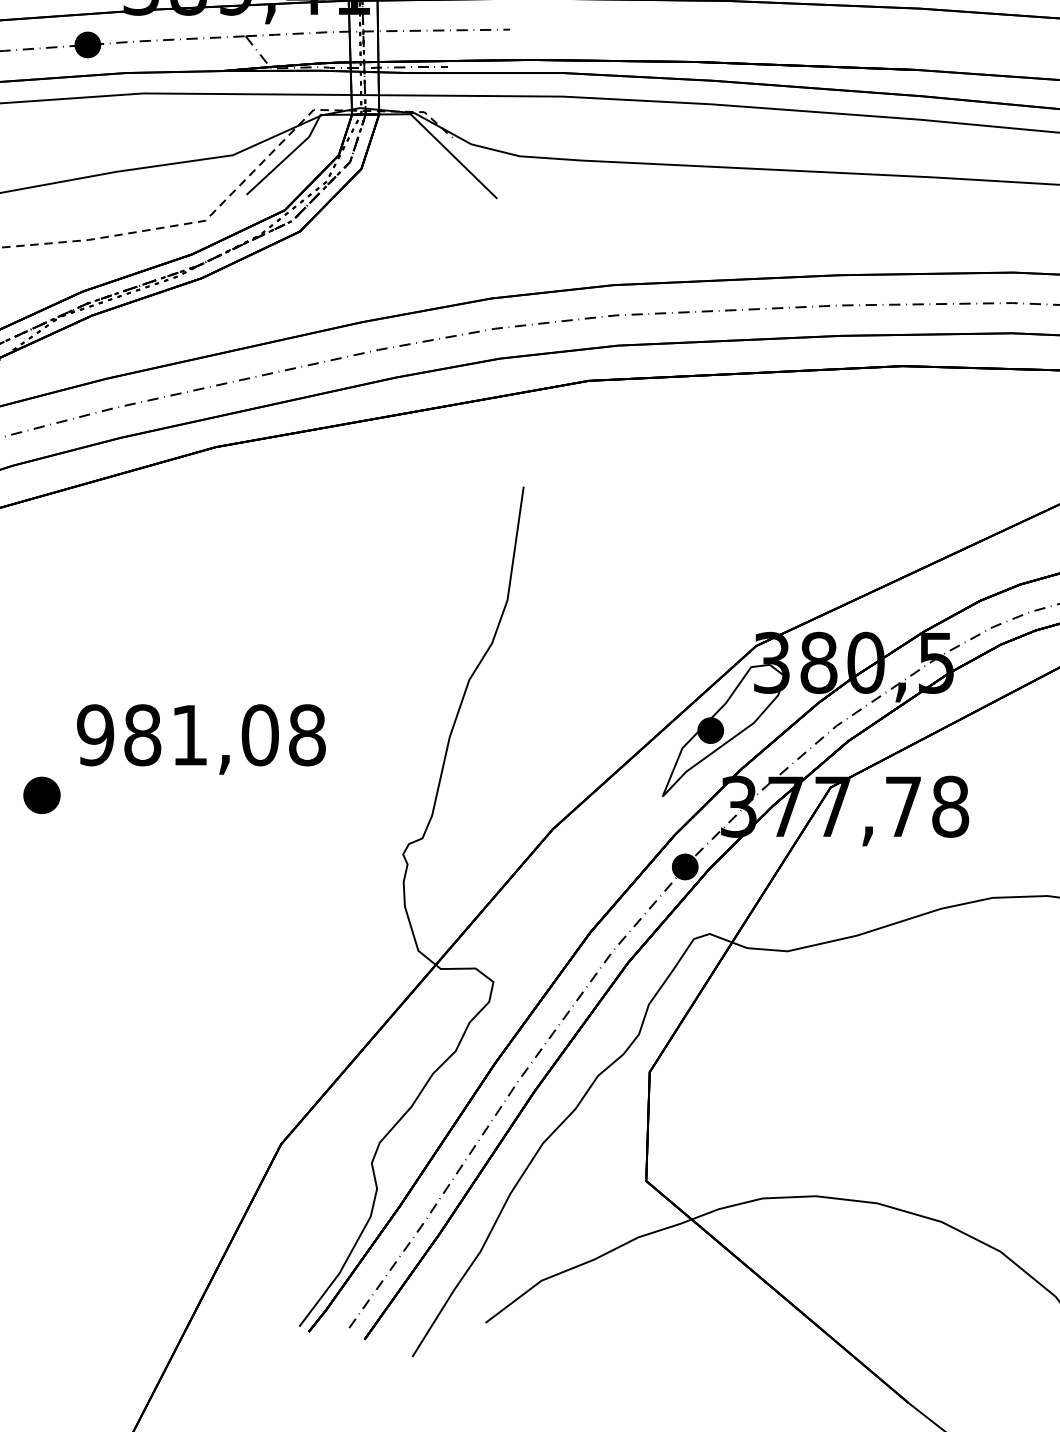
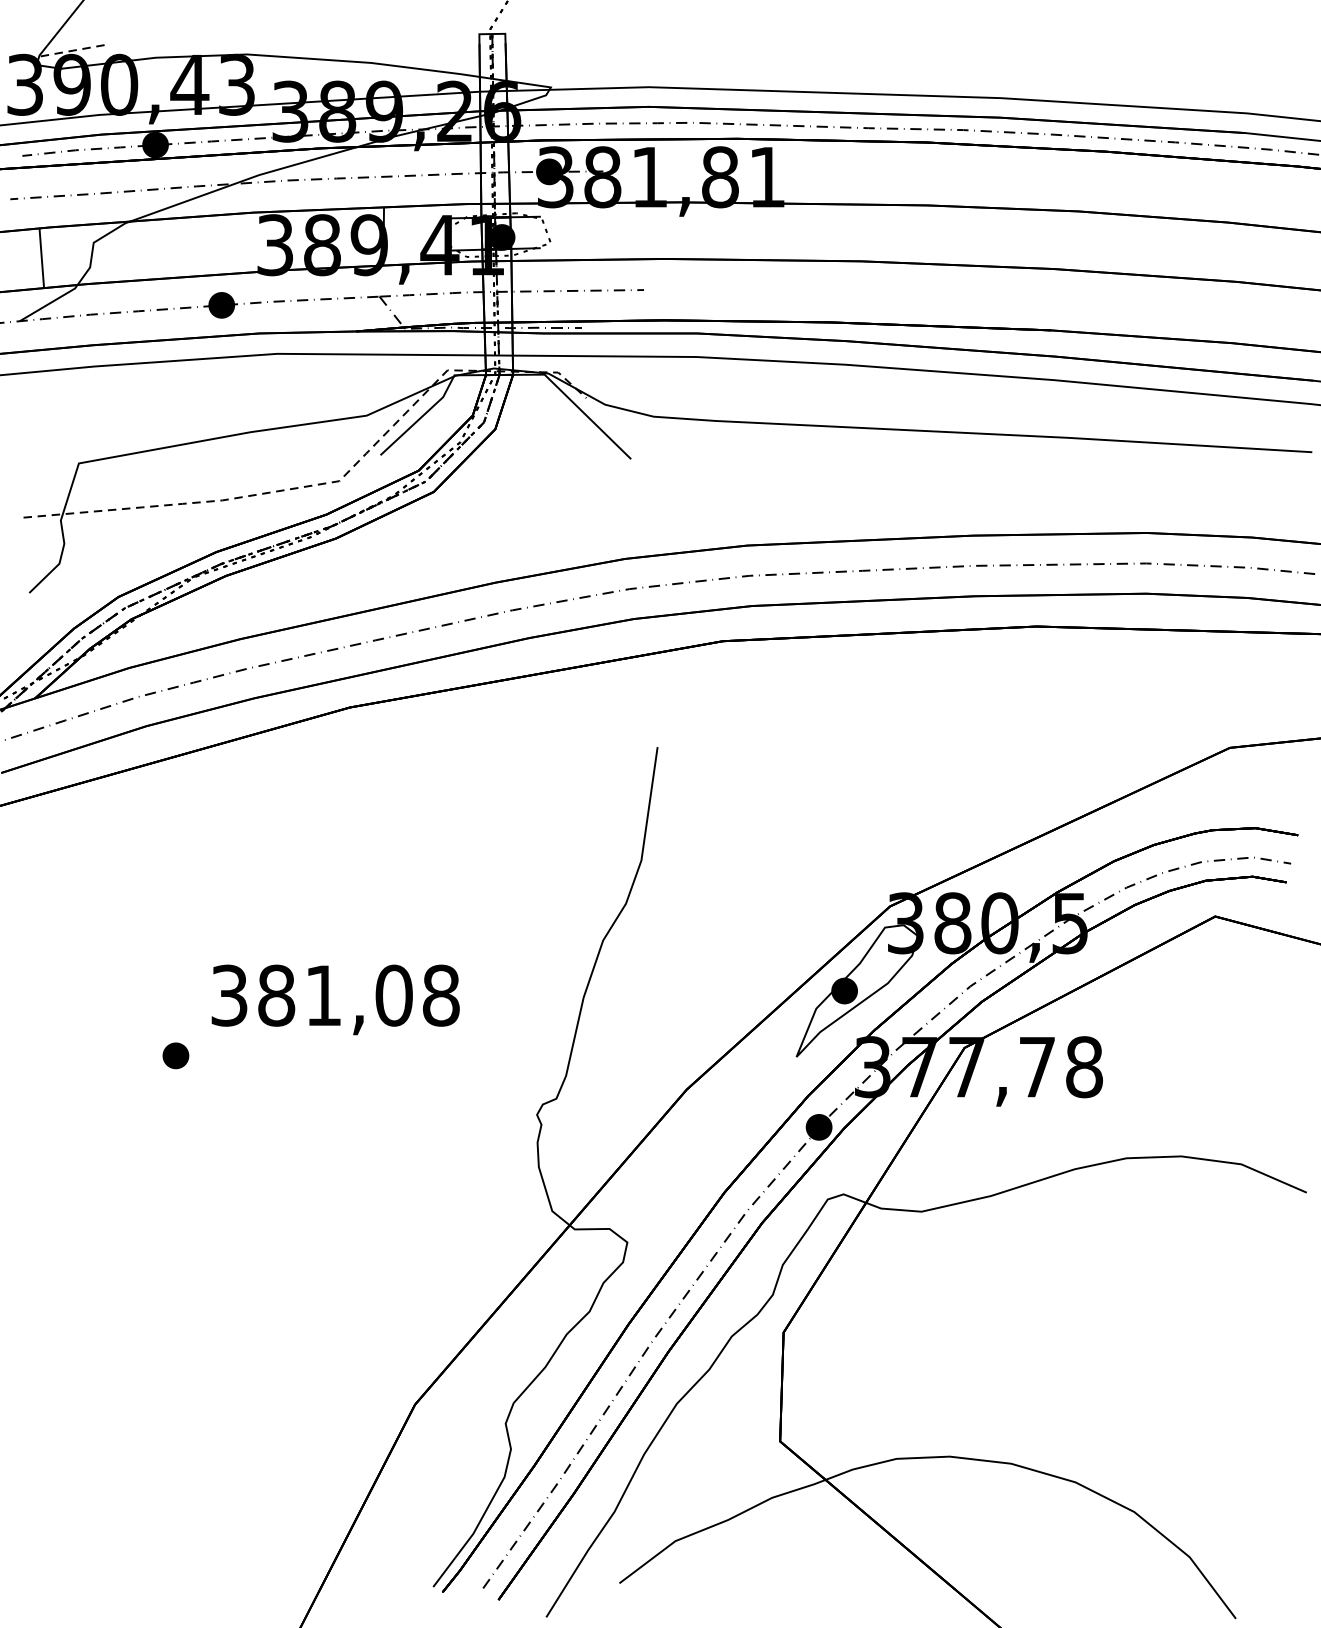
text: (94, 735) -> (228, 995), 981,08 -> 381,08
part: (41, 795) -> (175, 1055), size x0.71

